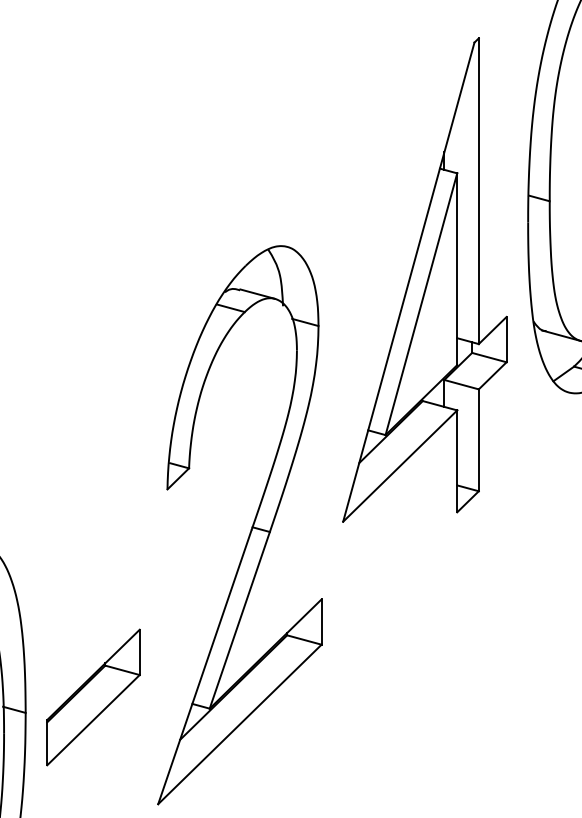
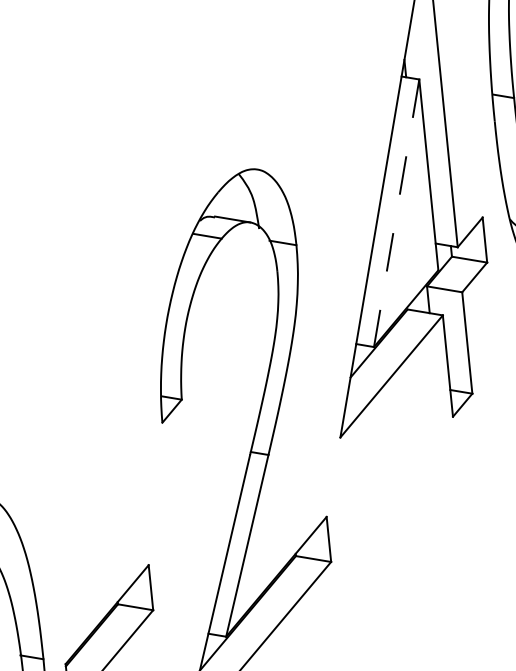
line: (421, 304) -> (396, 213), solid -> dashed

